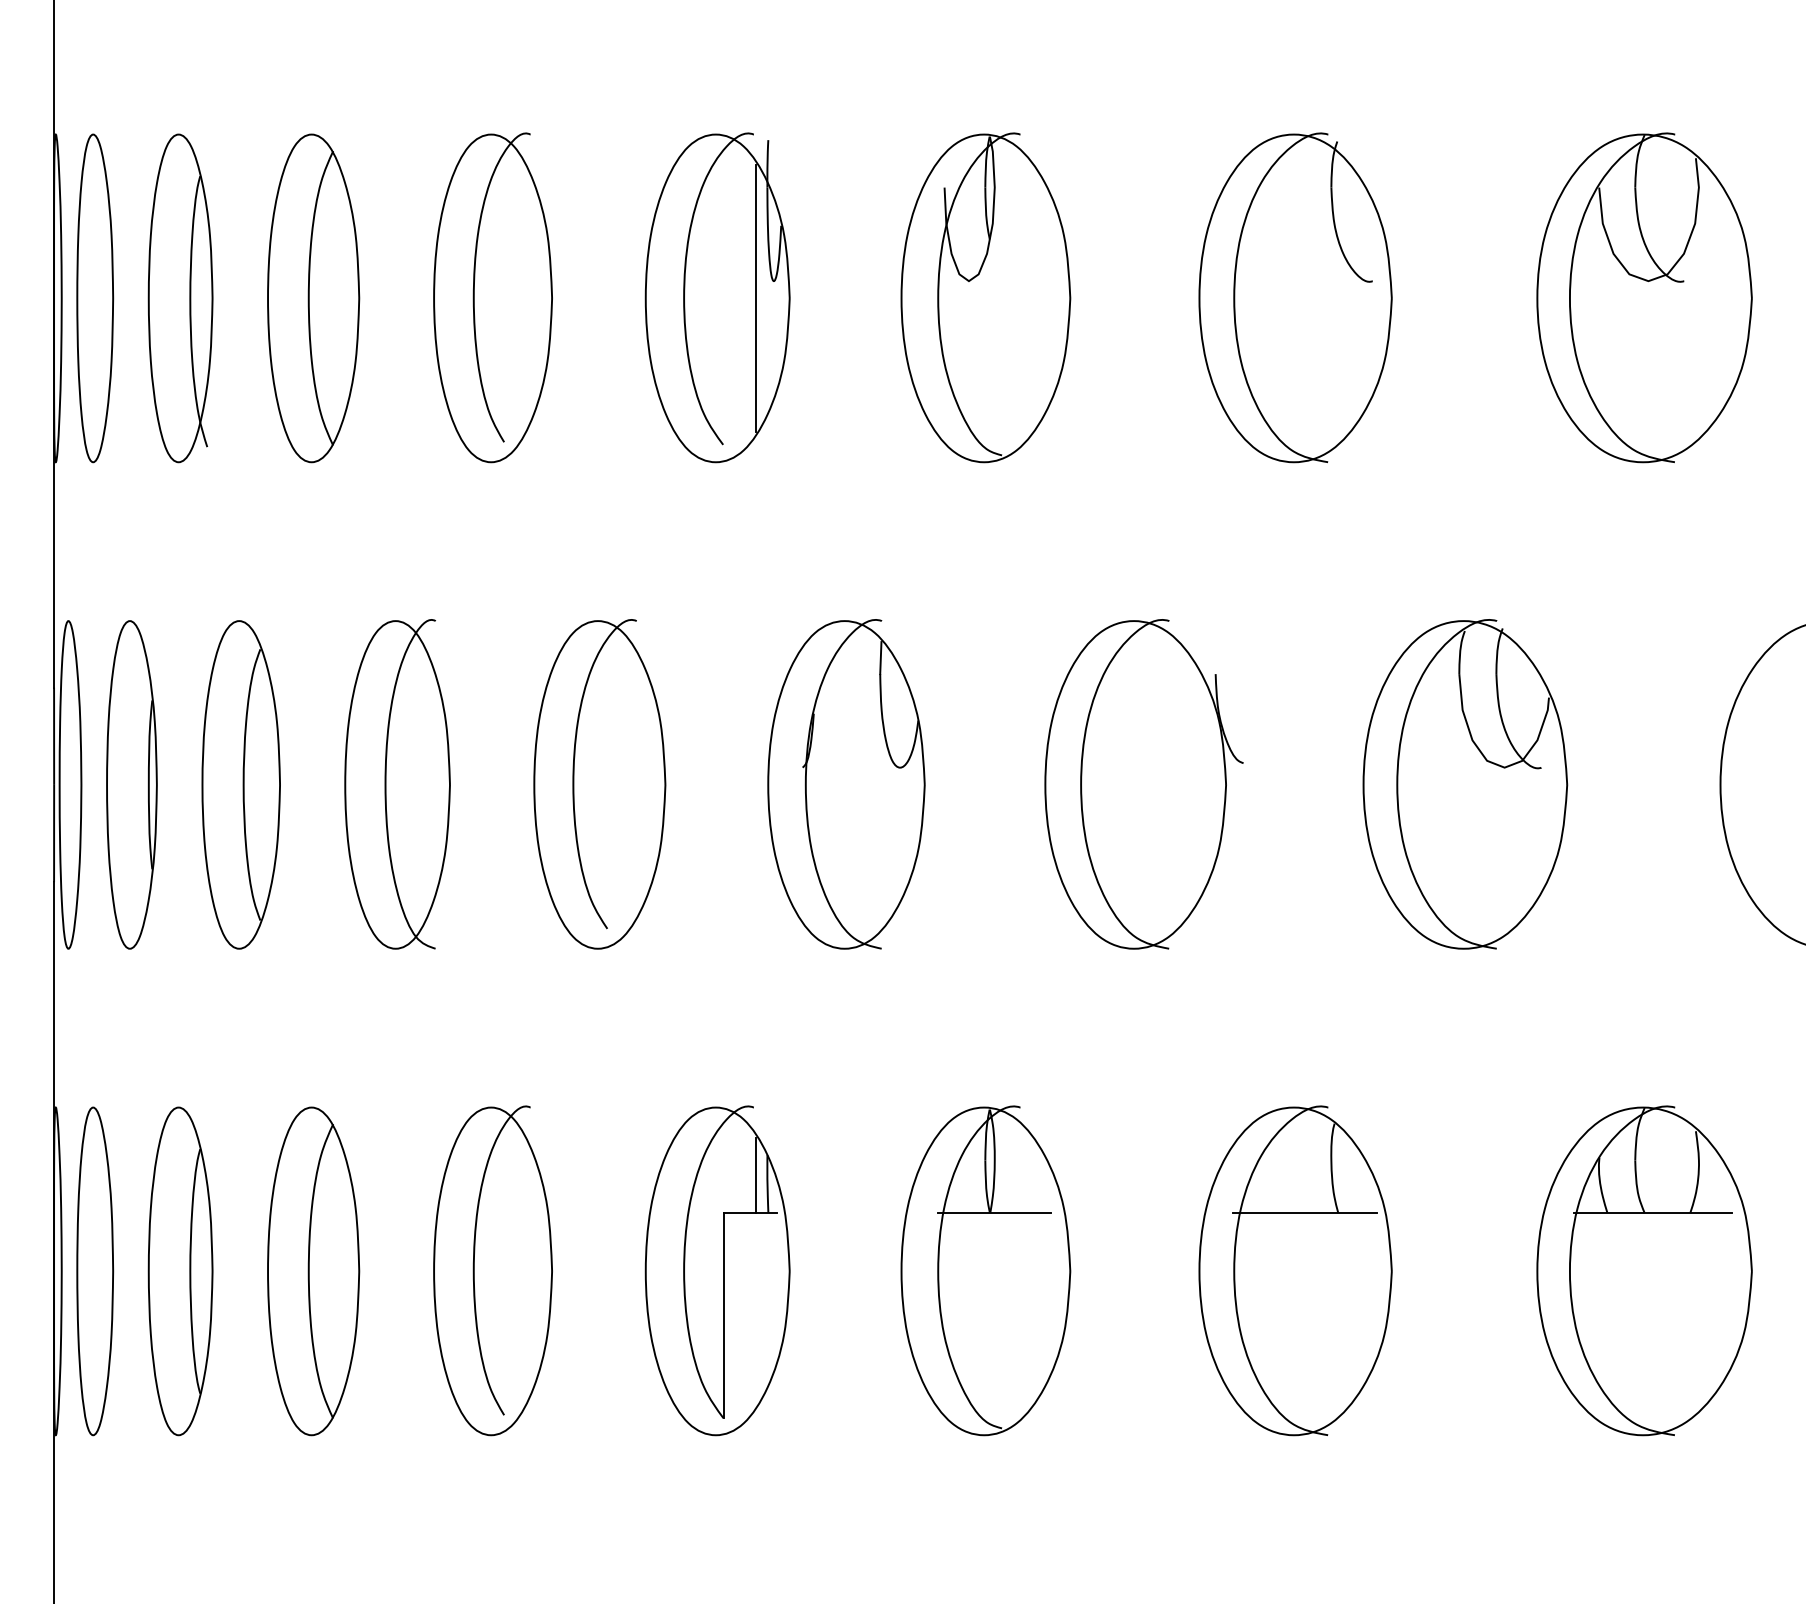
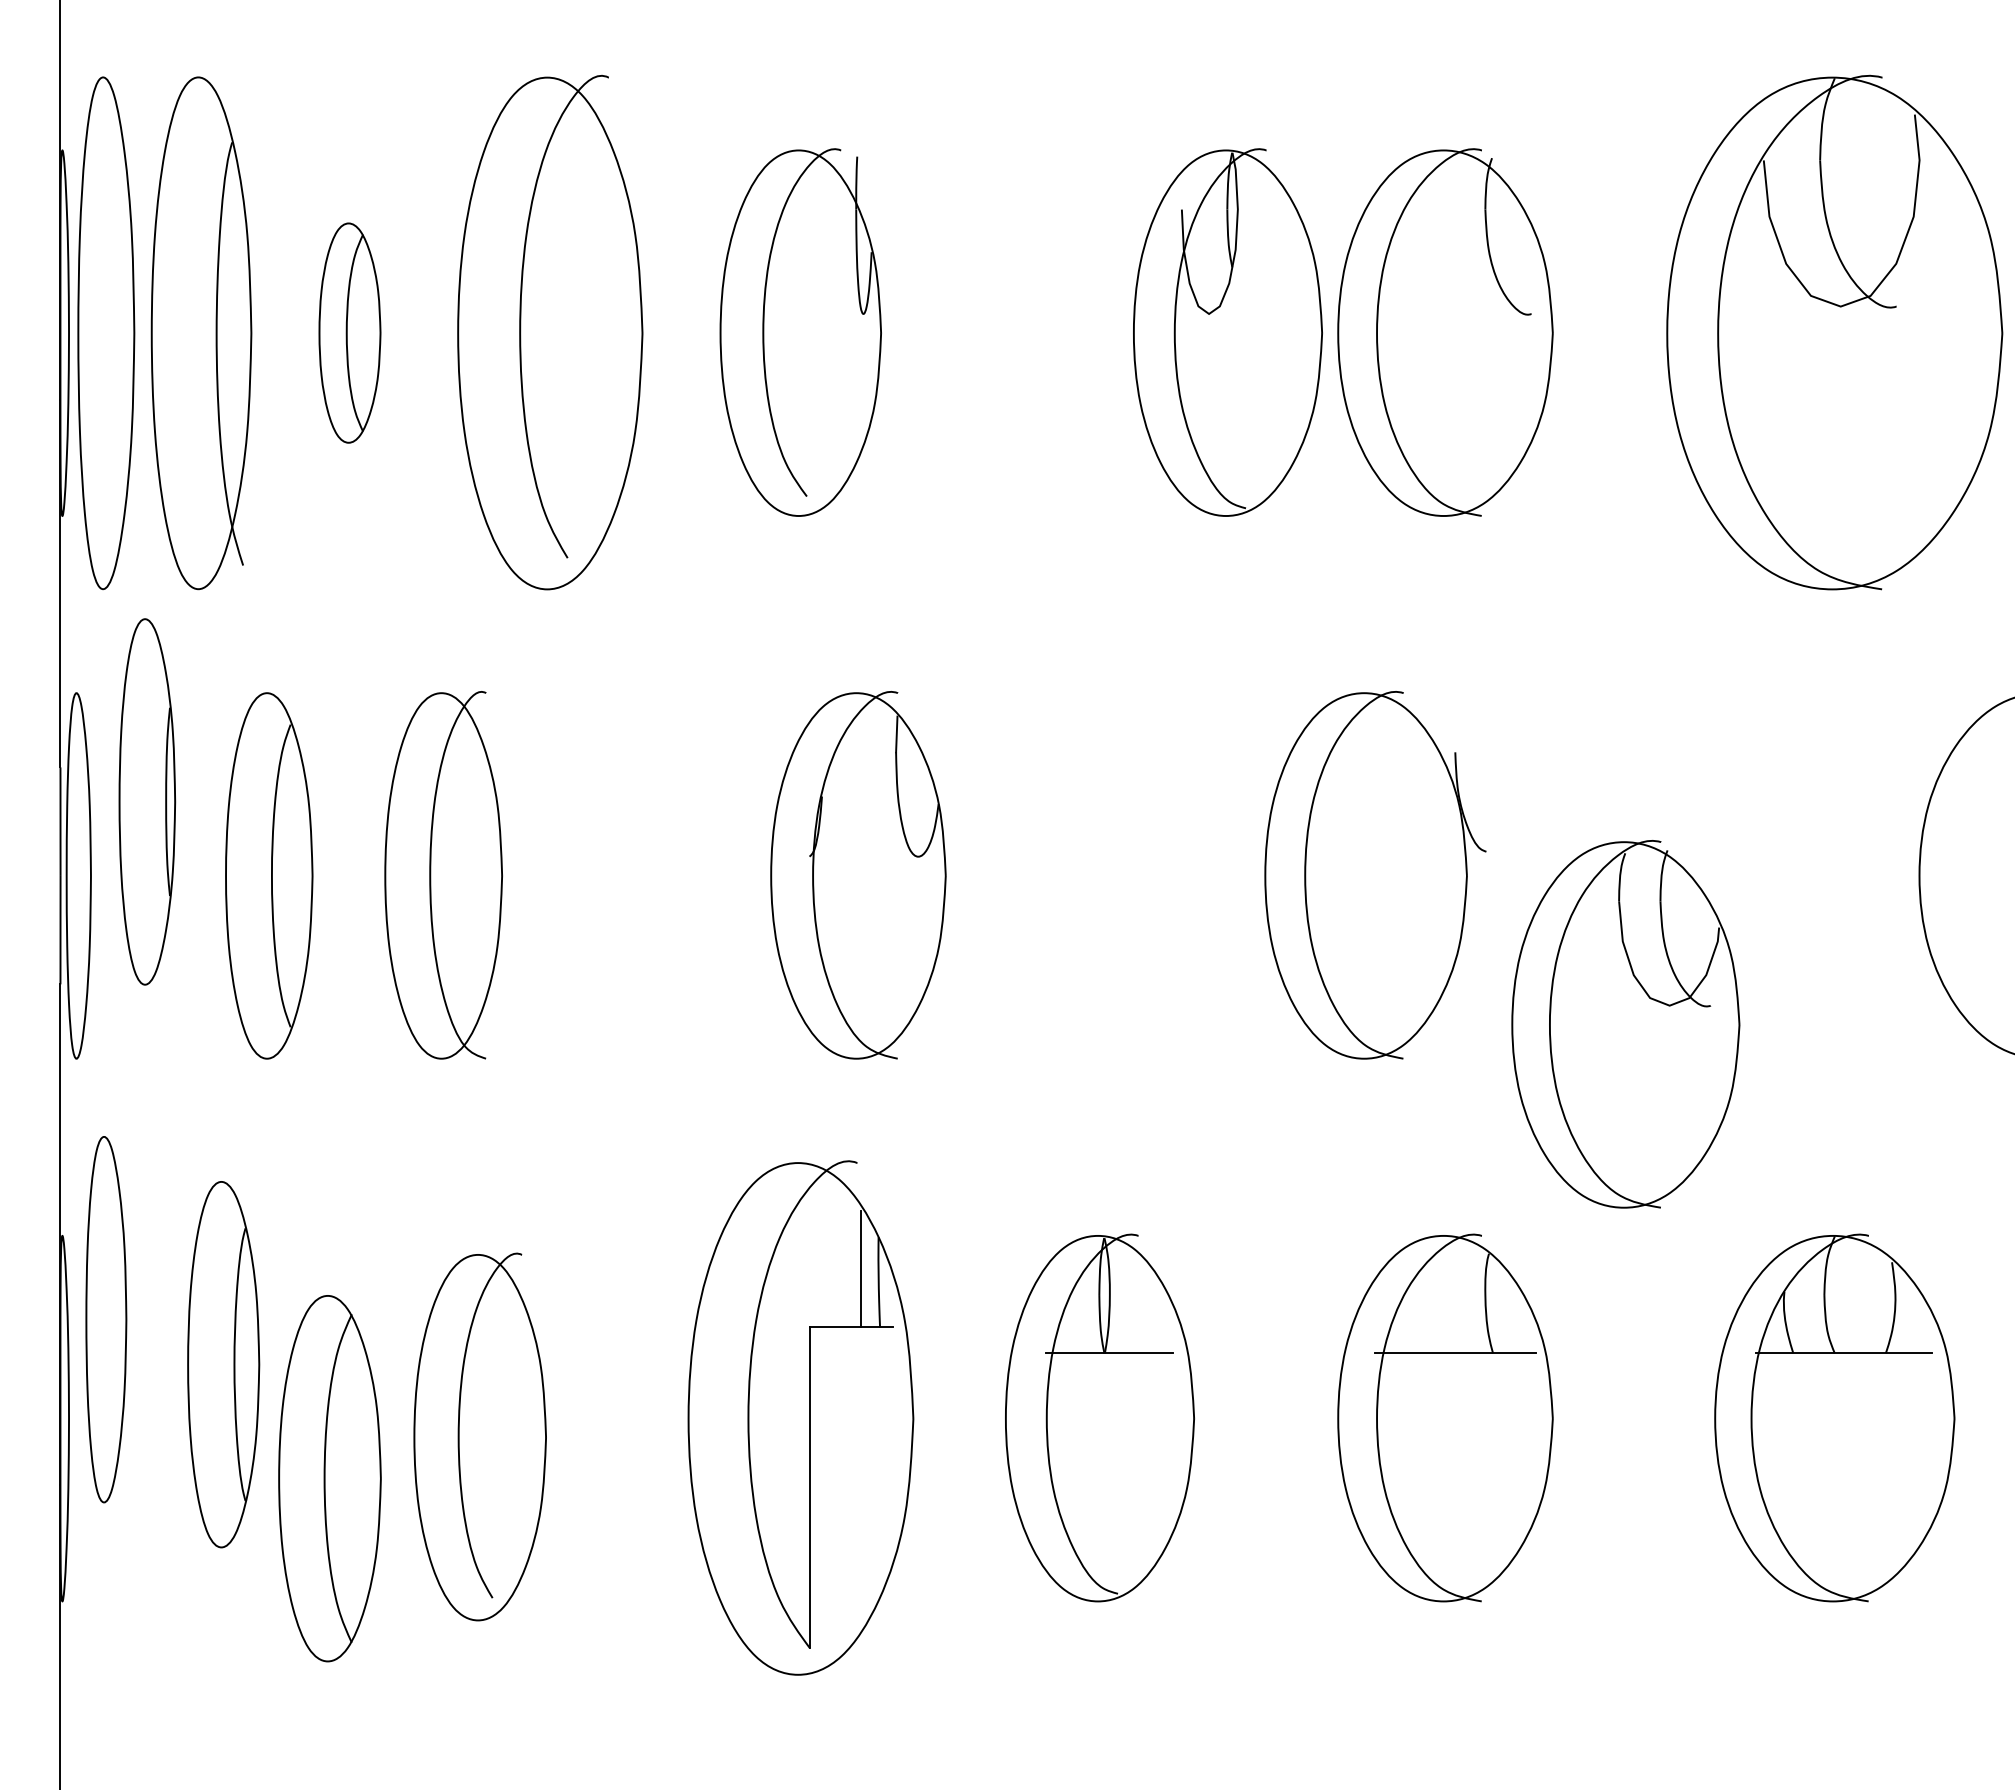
part: (95, 297) -> (106, 332), size x1.4
part: (180, 297) -> (201, 332), size x1.4
part: (313, 297) -> (349, 332), size x0.6
part: (492, 297) -> (549, 332), size x1.4
line: (755, 297) -> (843, 332), removed
part: (985, 297) -> (1227, 332), moved
part: (1644, 297) -> (1834, 332), size x1.4
part: (132, 784) -> (147, 801), moved
part: (600, 784) -> (669, 875), removed
part: (846, 784) -> (858, 875), moved
part: (1144, 784) -> (1375, 875), moved
part: (1465, 784) -> (1625, 1024), moved
part: (492, 1270) -> (479, 1436), moved
part: (717, 1270) -> (800, 1417), size x1.4
part: (95, 1271) -> (106, 1319), moved
part: (180, 1271) -> (223, 1364), moved
part: (313, 1271) -> (329, 1478), moved

